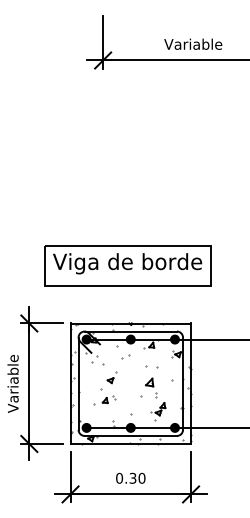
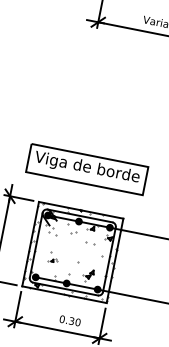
part: (111, 377) -> (60, 245), removed
part: (151, 387) -> (86, 258), removed
part: (104, 400) -> (52, 260), size x0.6
text: (130, 477) -> (70, 320), moved

